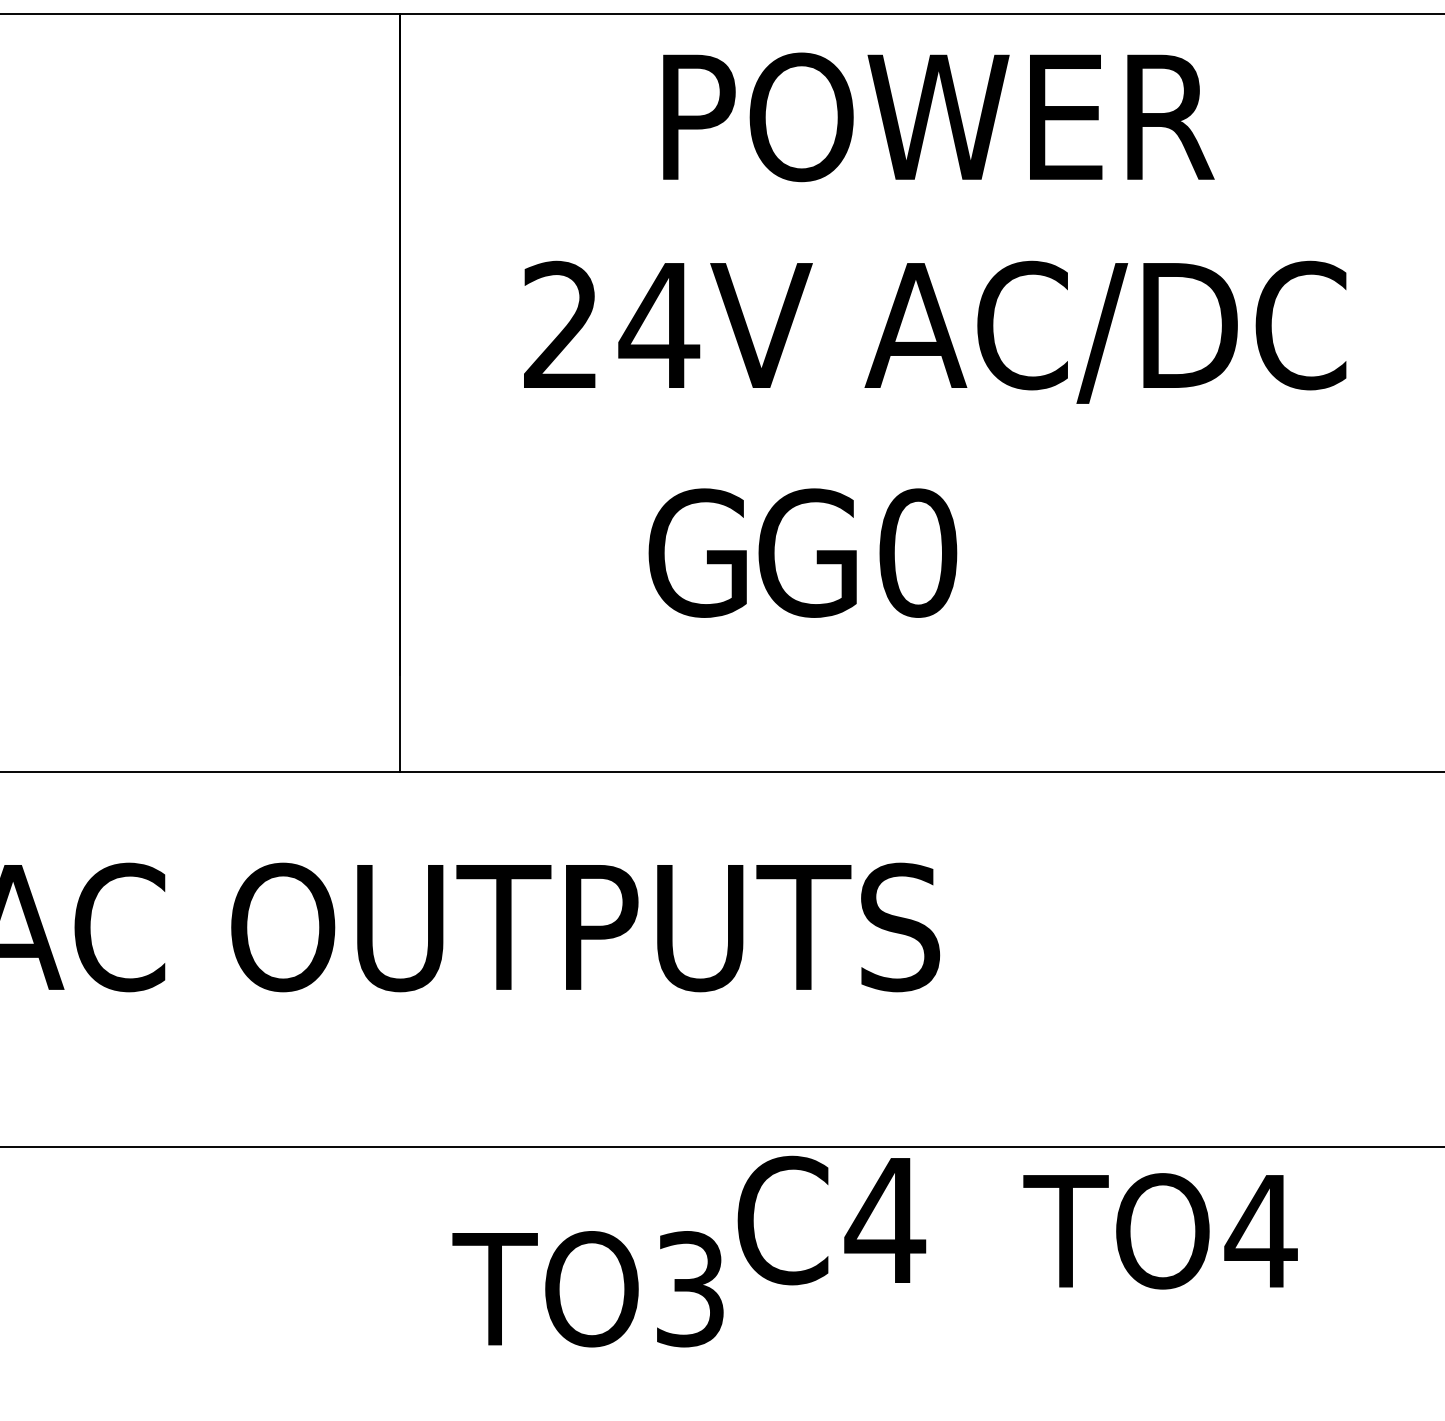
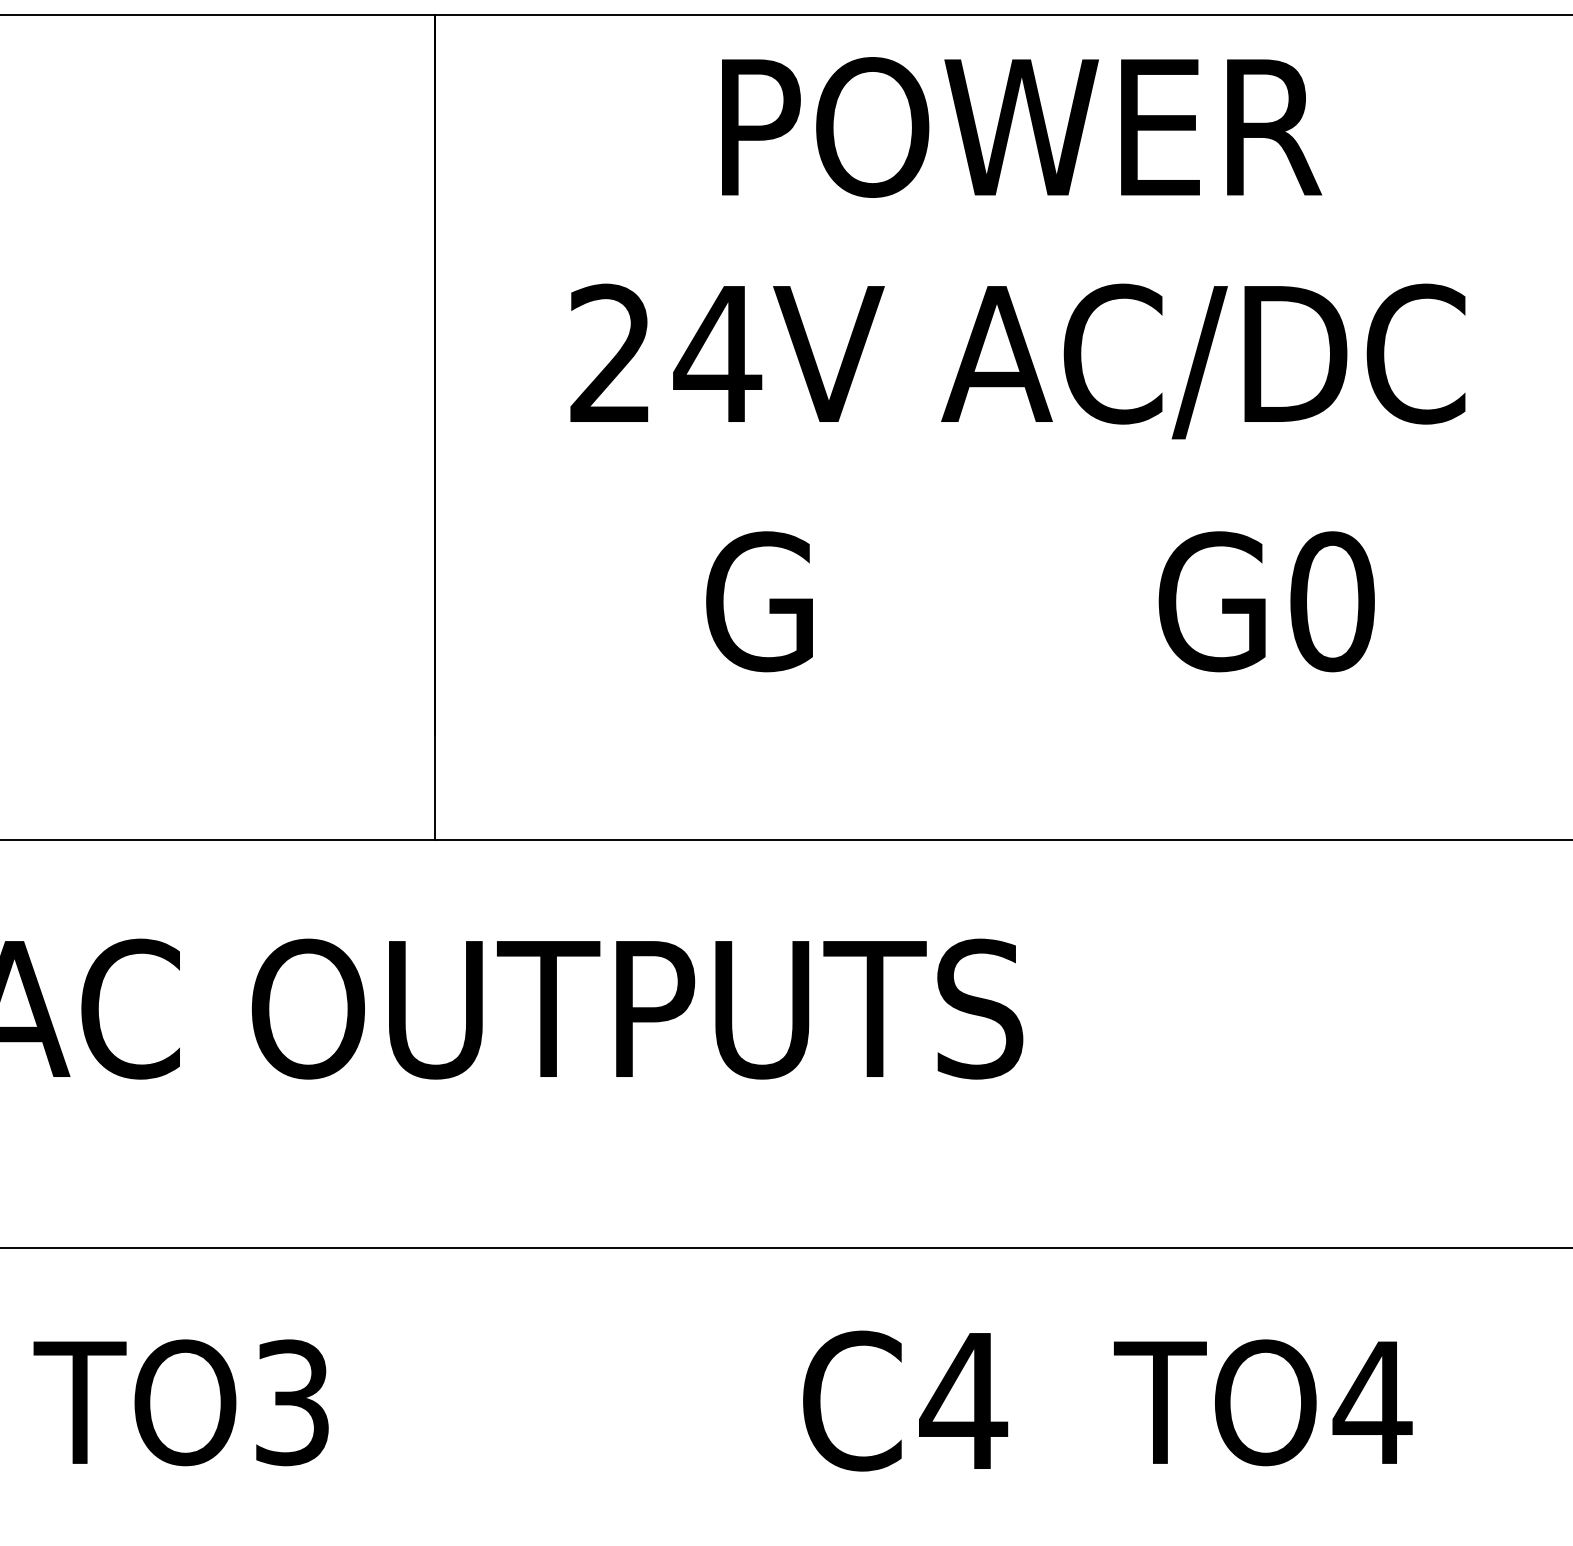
text: (857, 552) -> (1266, 601), moved
text: (831, 1220) -> (905, 1400), moved
text: (1160, 1231) -> (1263, 1402), moved
text: (587, 1288) -> (180, 1402), moved

